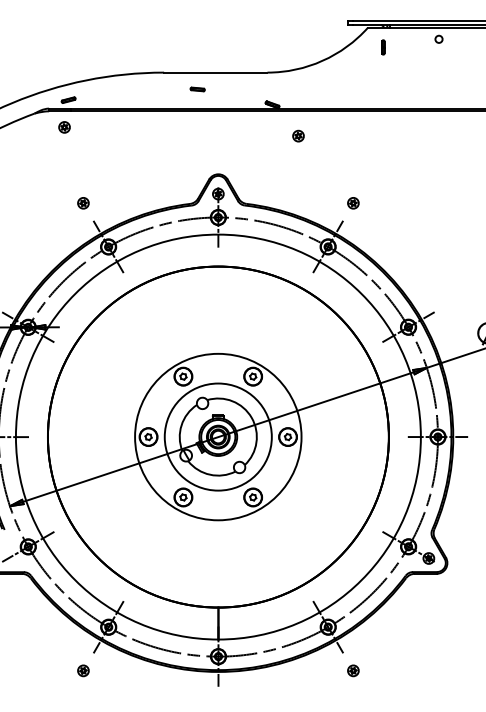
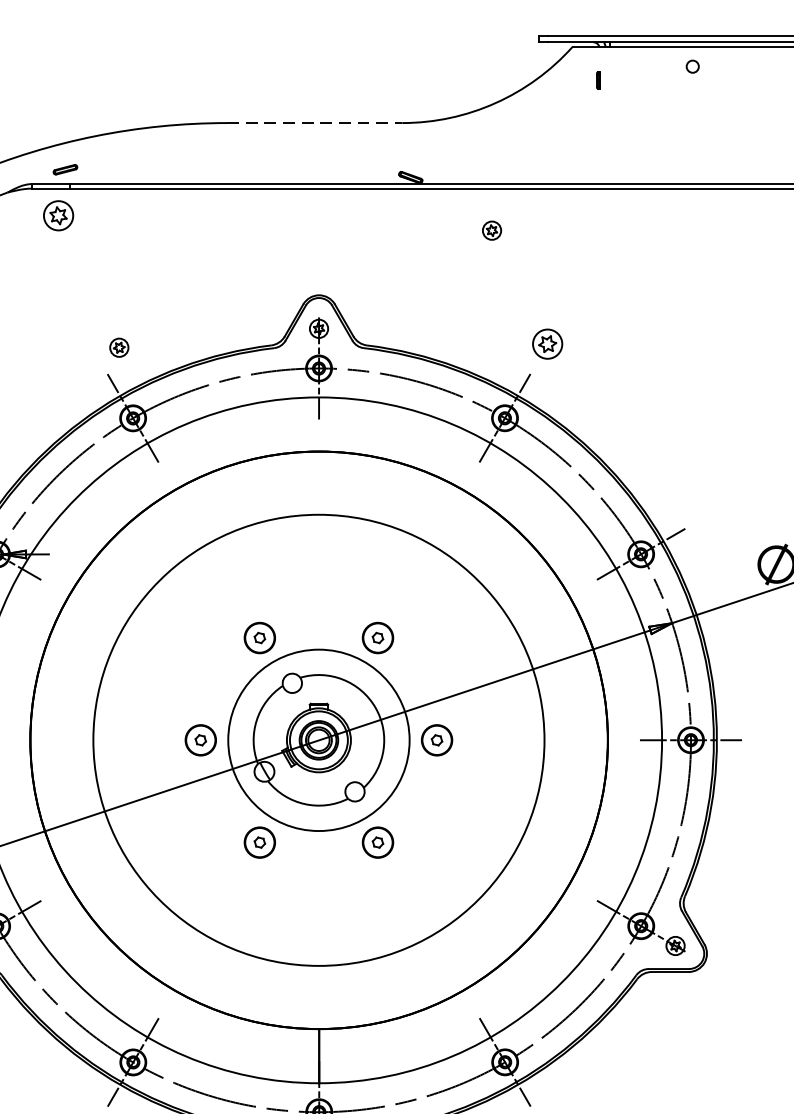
part: (383, 47) -> (598, 80), size x0.7
line: (215, 72) -> (314, 122), solid -> dashed
part: (197, 89) -> (283, 151), removed
part: (64, 127) -> (58, 216), size x1.6
part: (298, 135) -> (492, 229), moved
part: (83, 203) -> (119, 348), moved
part: (353, 203) -> (547, 344), size x1.6
circle: (218, 436) -> (319, 739), size x1.6

